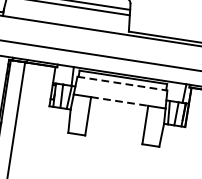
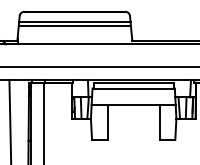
line: (123, 83) -> (134, 88), dashed -> solid
line: (120, 101) -> (134, 104), dashed -> solid

